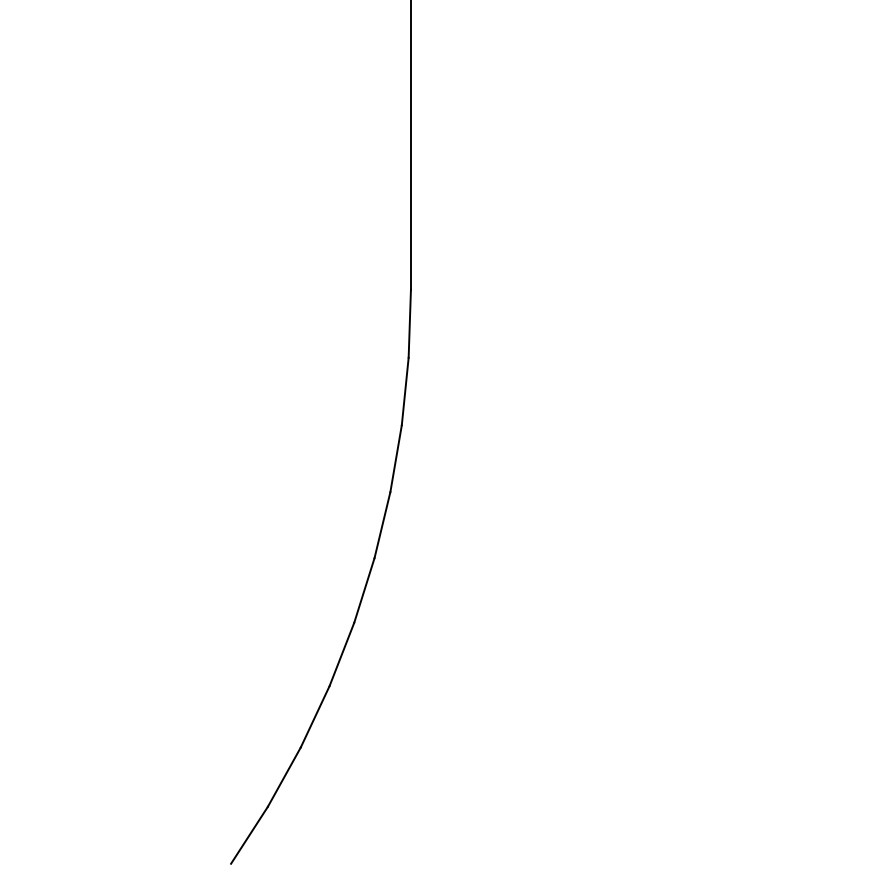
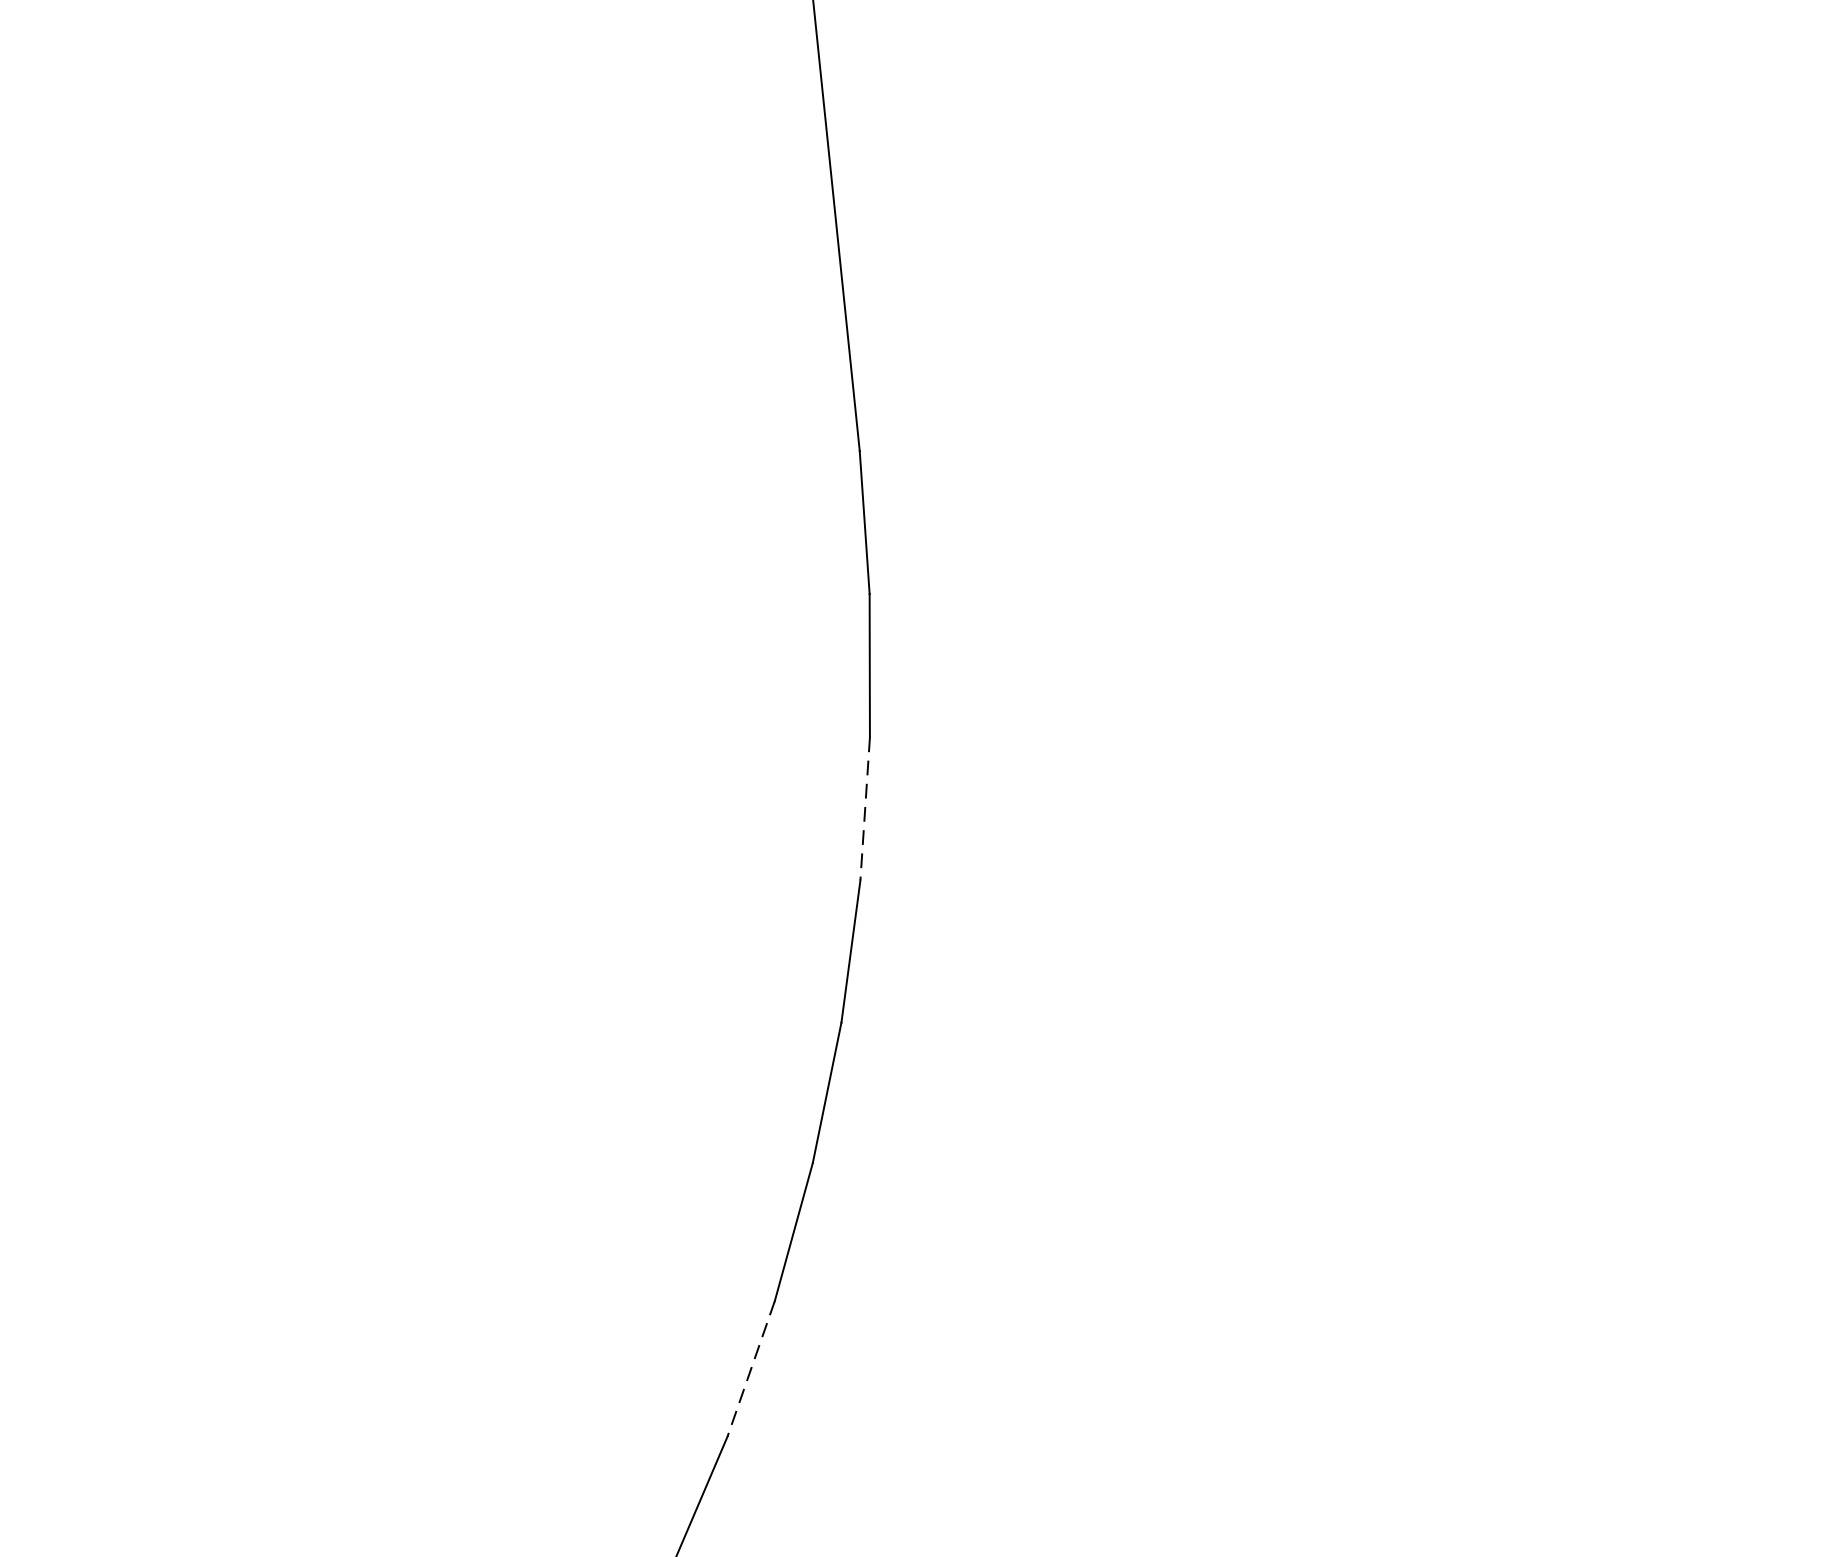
line: (396, 458) -> (865, 808), solid -> dashed
line: (315, 716) -> (751, 1368), solid -> dashed

